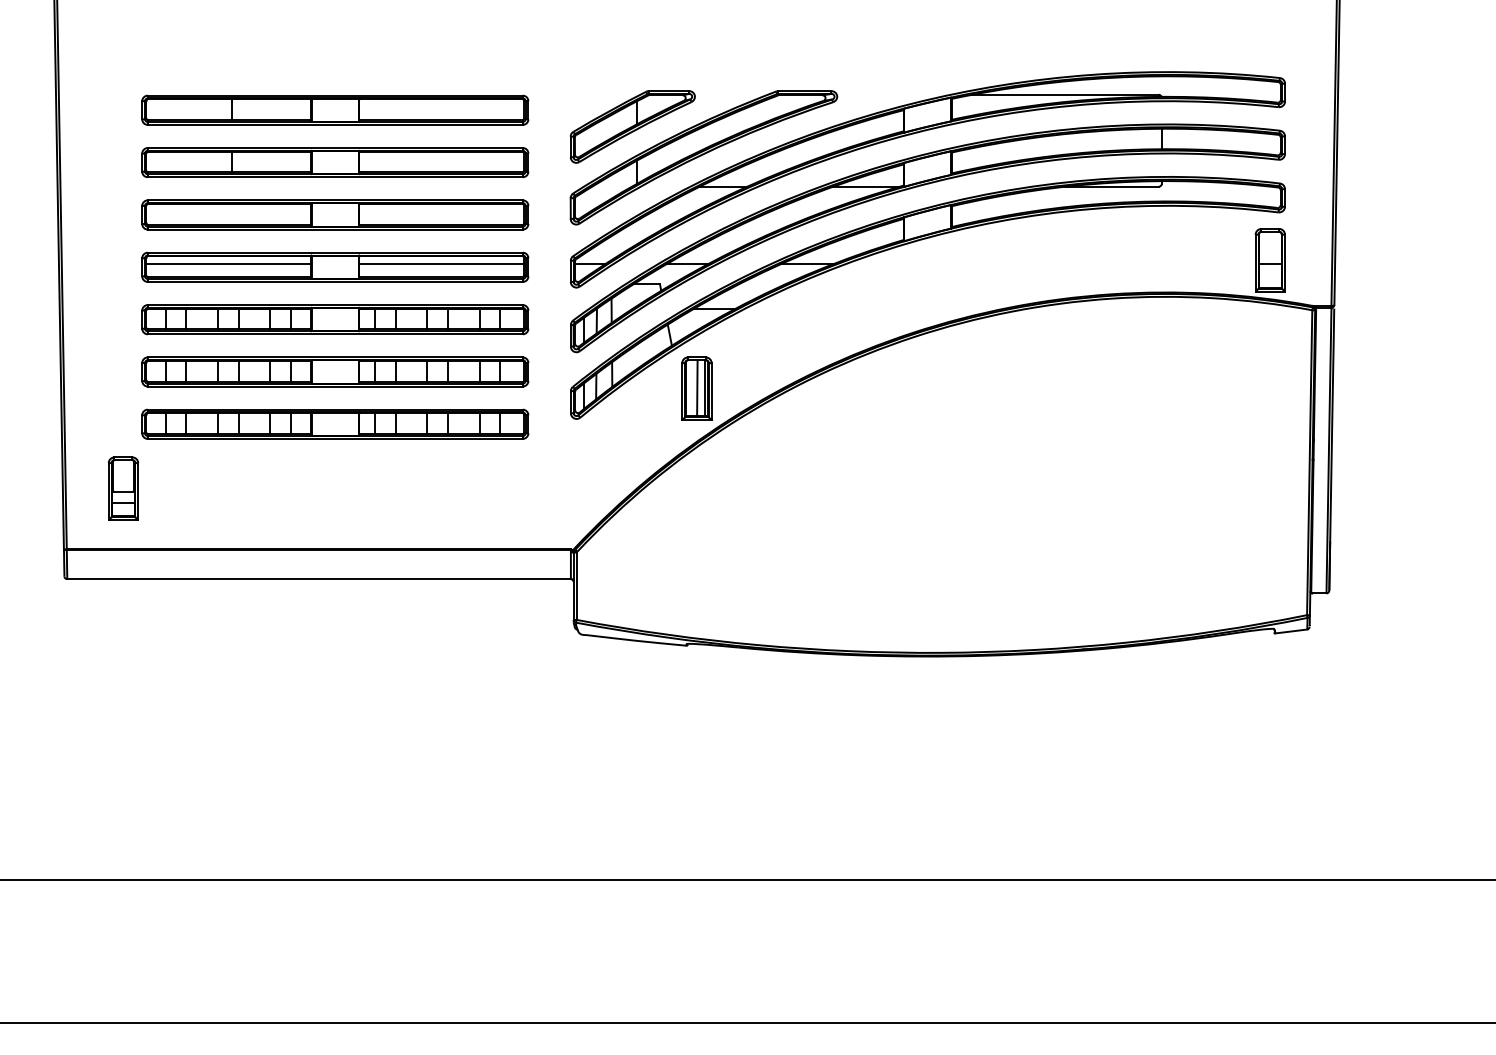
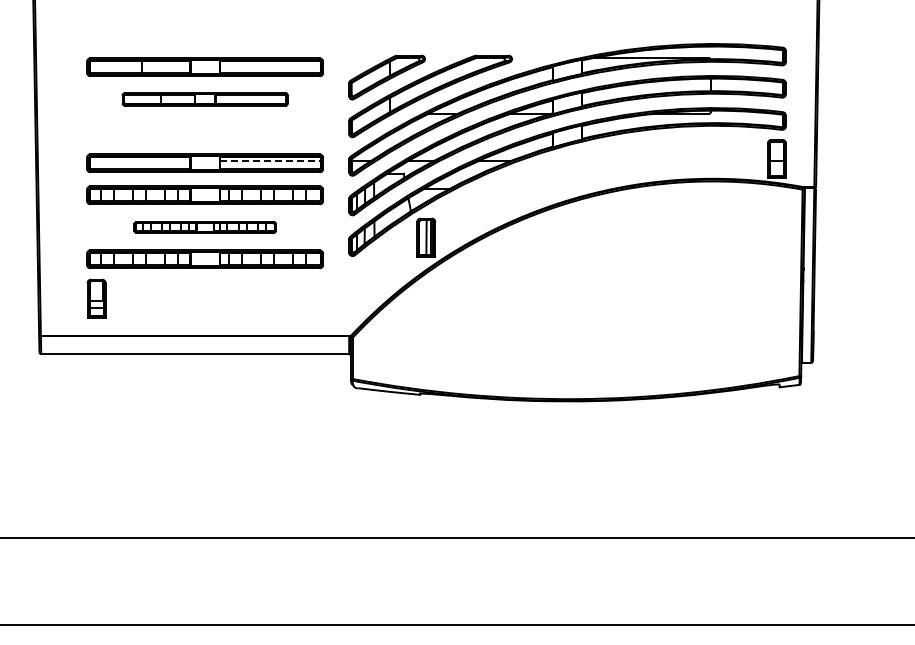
part: (335, 162) -> (205, 99), size x0.7
part: (335, 215) -> (205, 131), removed
line: (228, 264) -> (139, 161), removed
line: (442, 264) -> (270, 161), solid -> dashed
part: (335, 372) -> (205, 227), size x0.6
part: (123, 488) -> (96, 298), moved

